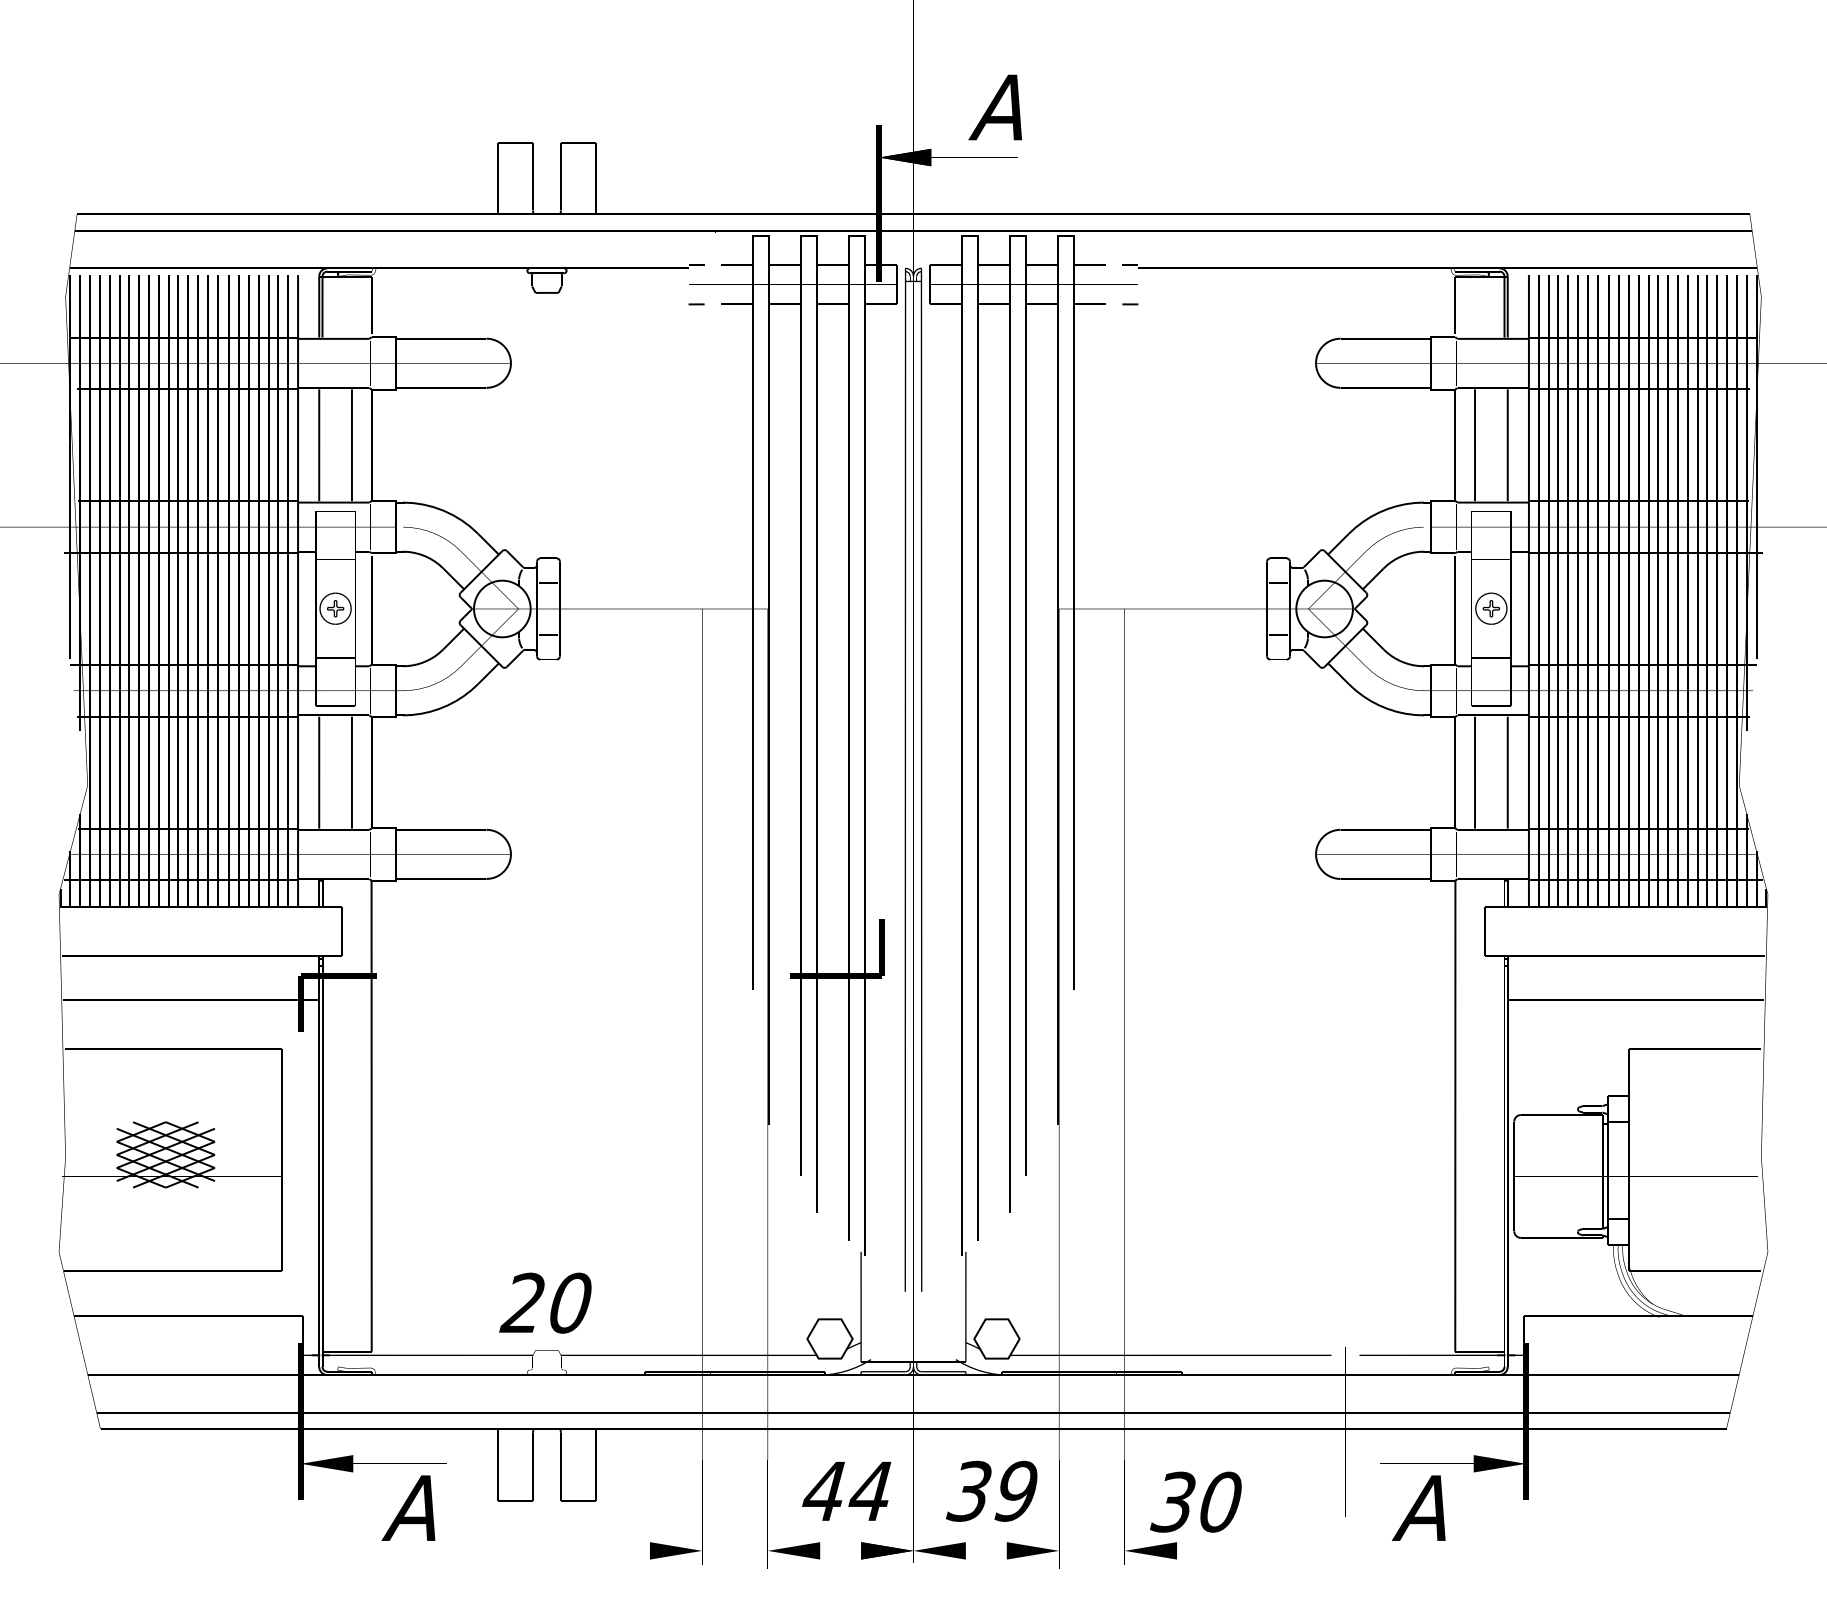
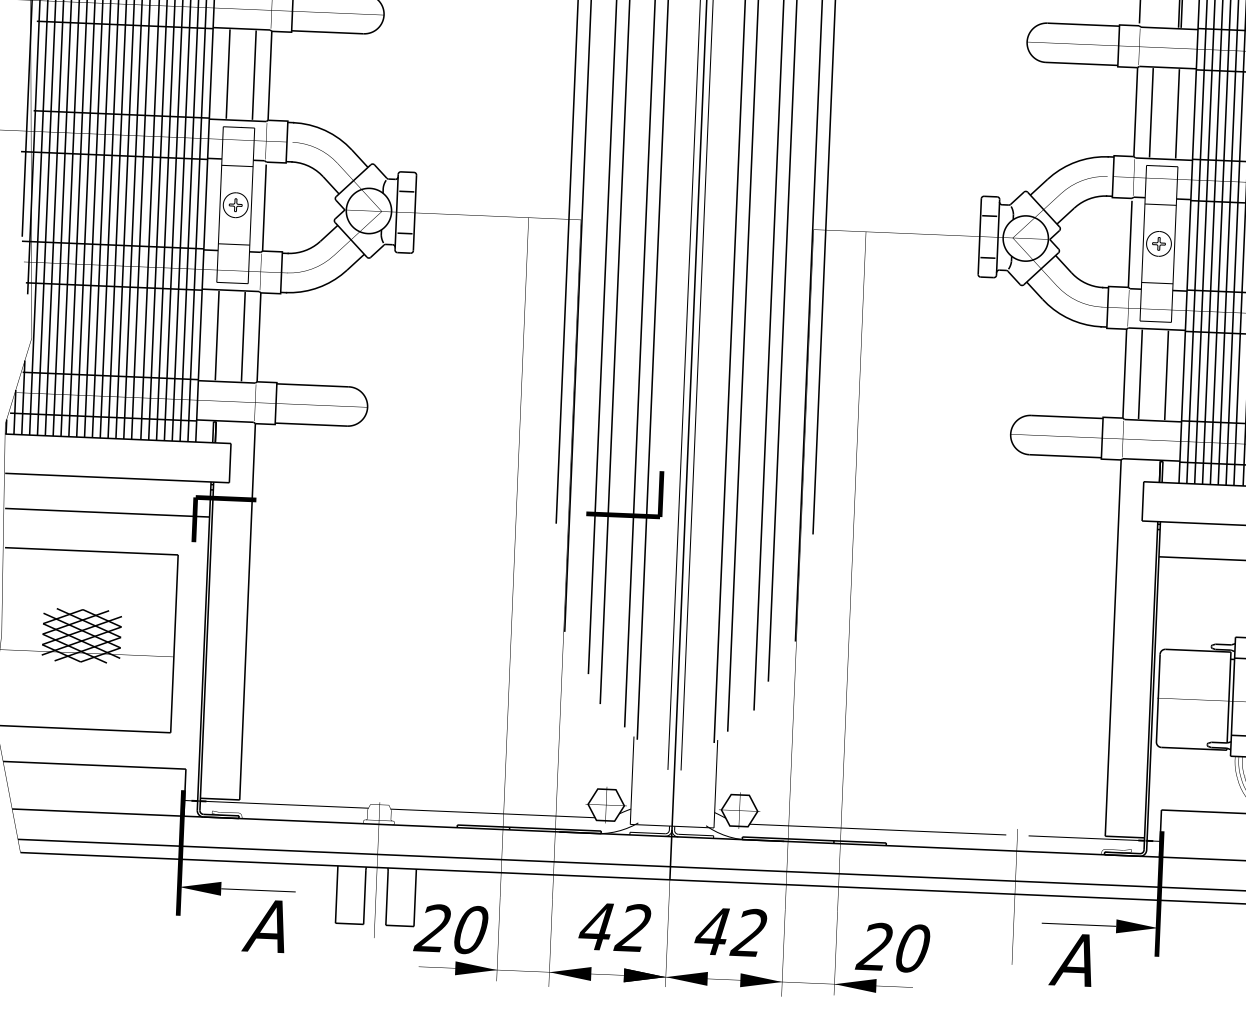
text: (545, 1302) -> (451, 928), moved
text: (868, 1490) -> (631, 927), 44 -> 42
text: (991, 1490) -> (730, 931), 39 -> 42
text: (1172, 1501) -> (874, 946), 30 -> 20

